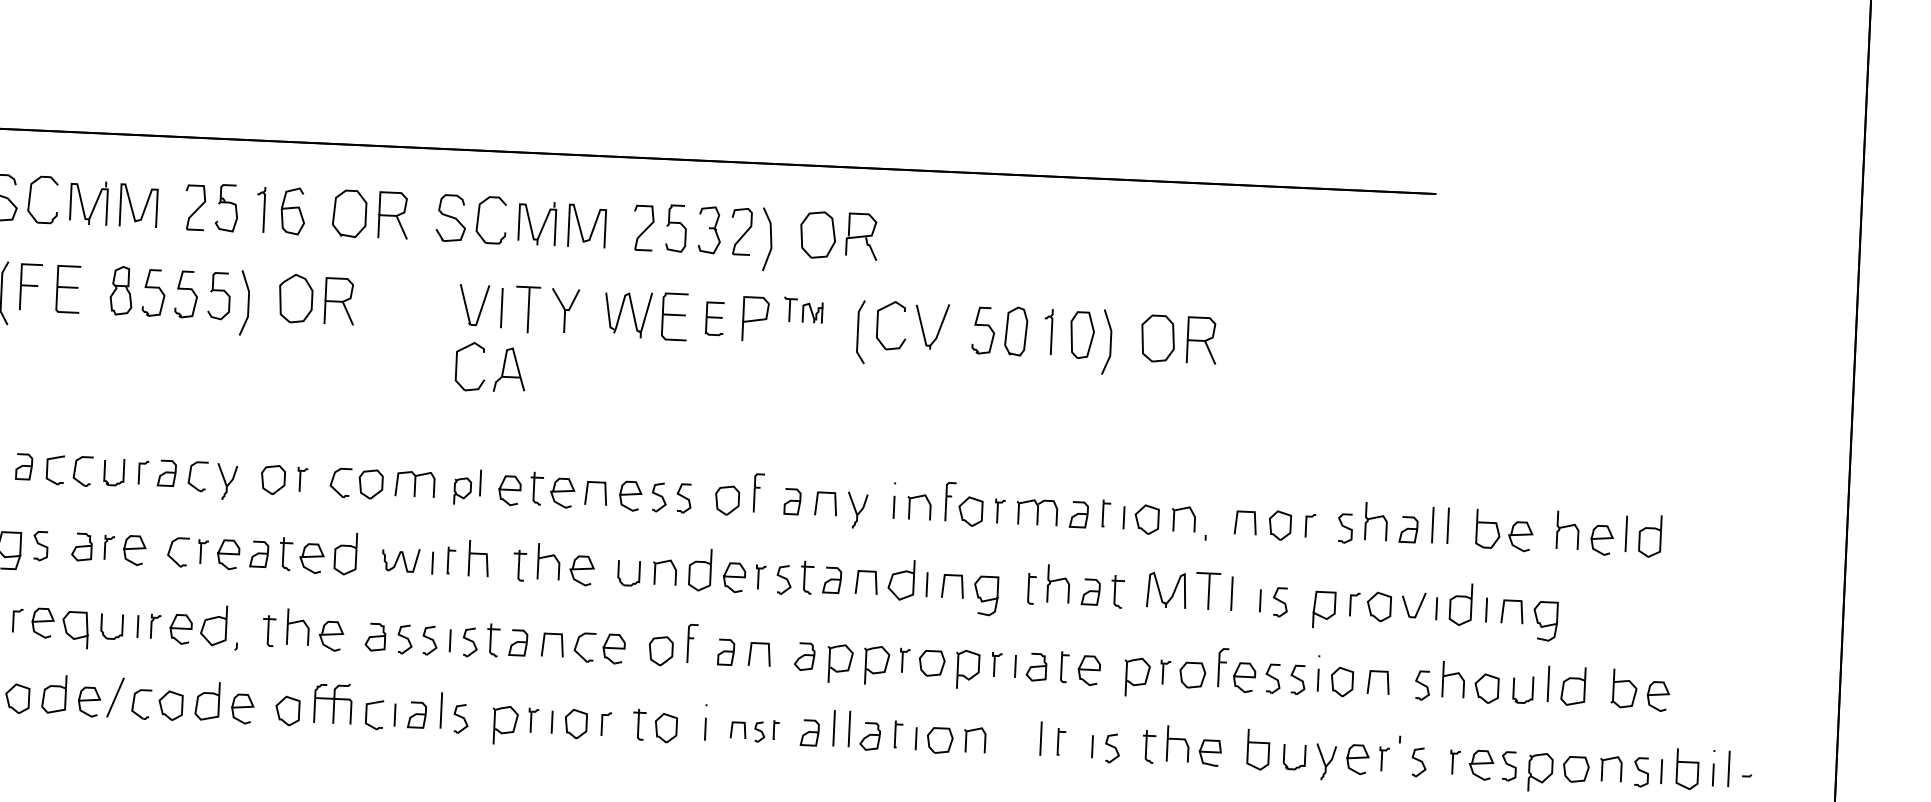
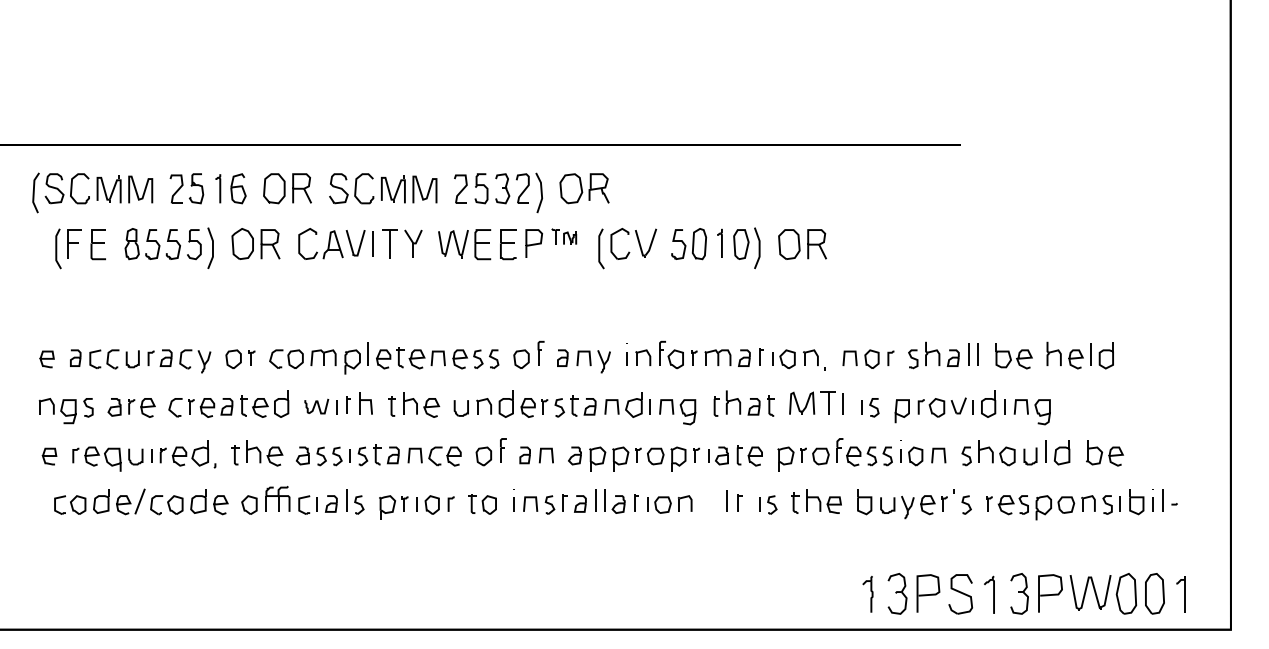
part: (715, 318) -> (508, 244), size x1.43
part: (500, 371) -> (327, 246), moved
part: (467, 487) -> (356, 358), size x1.43
part: (754, 731) -> (545, 504), size x1.43

